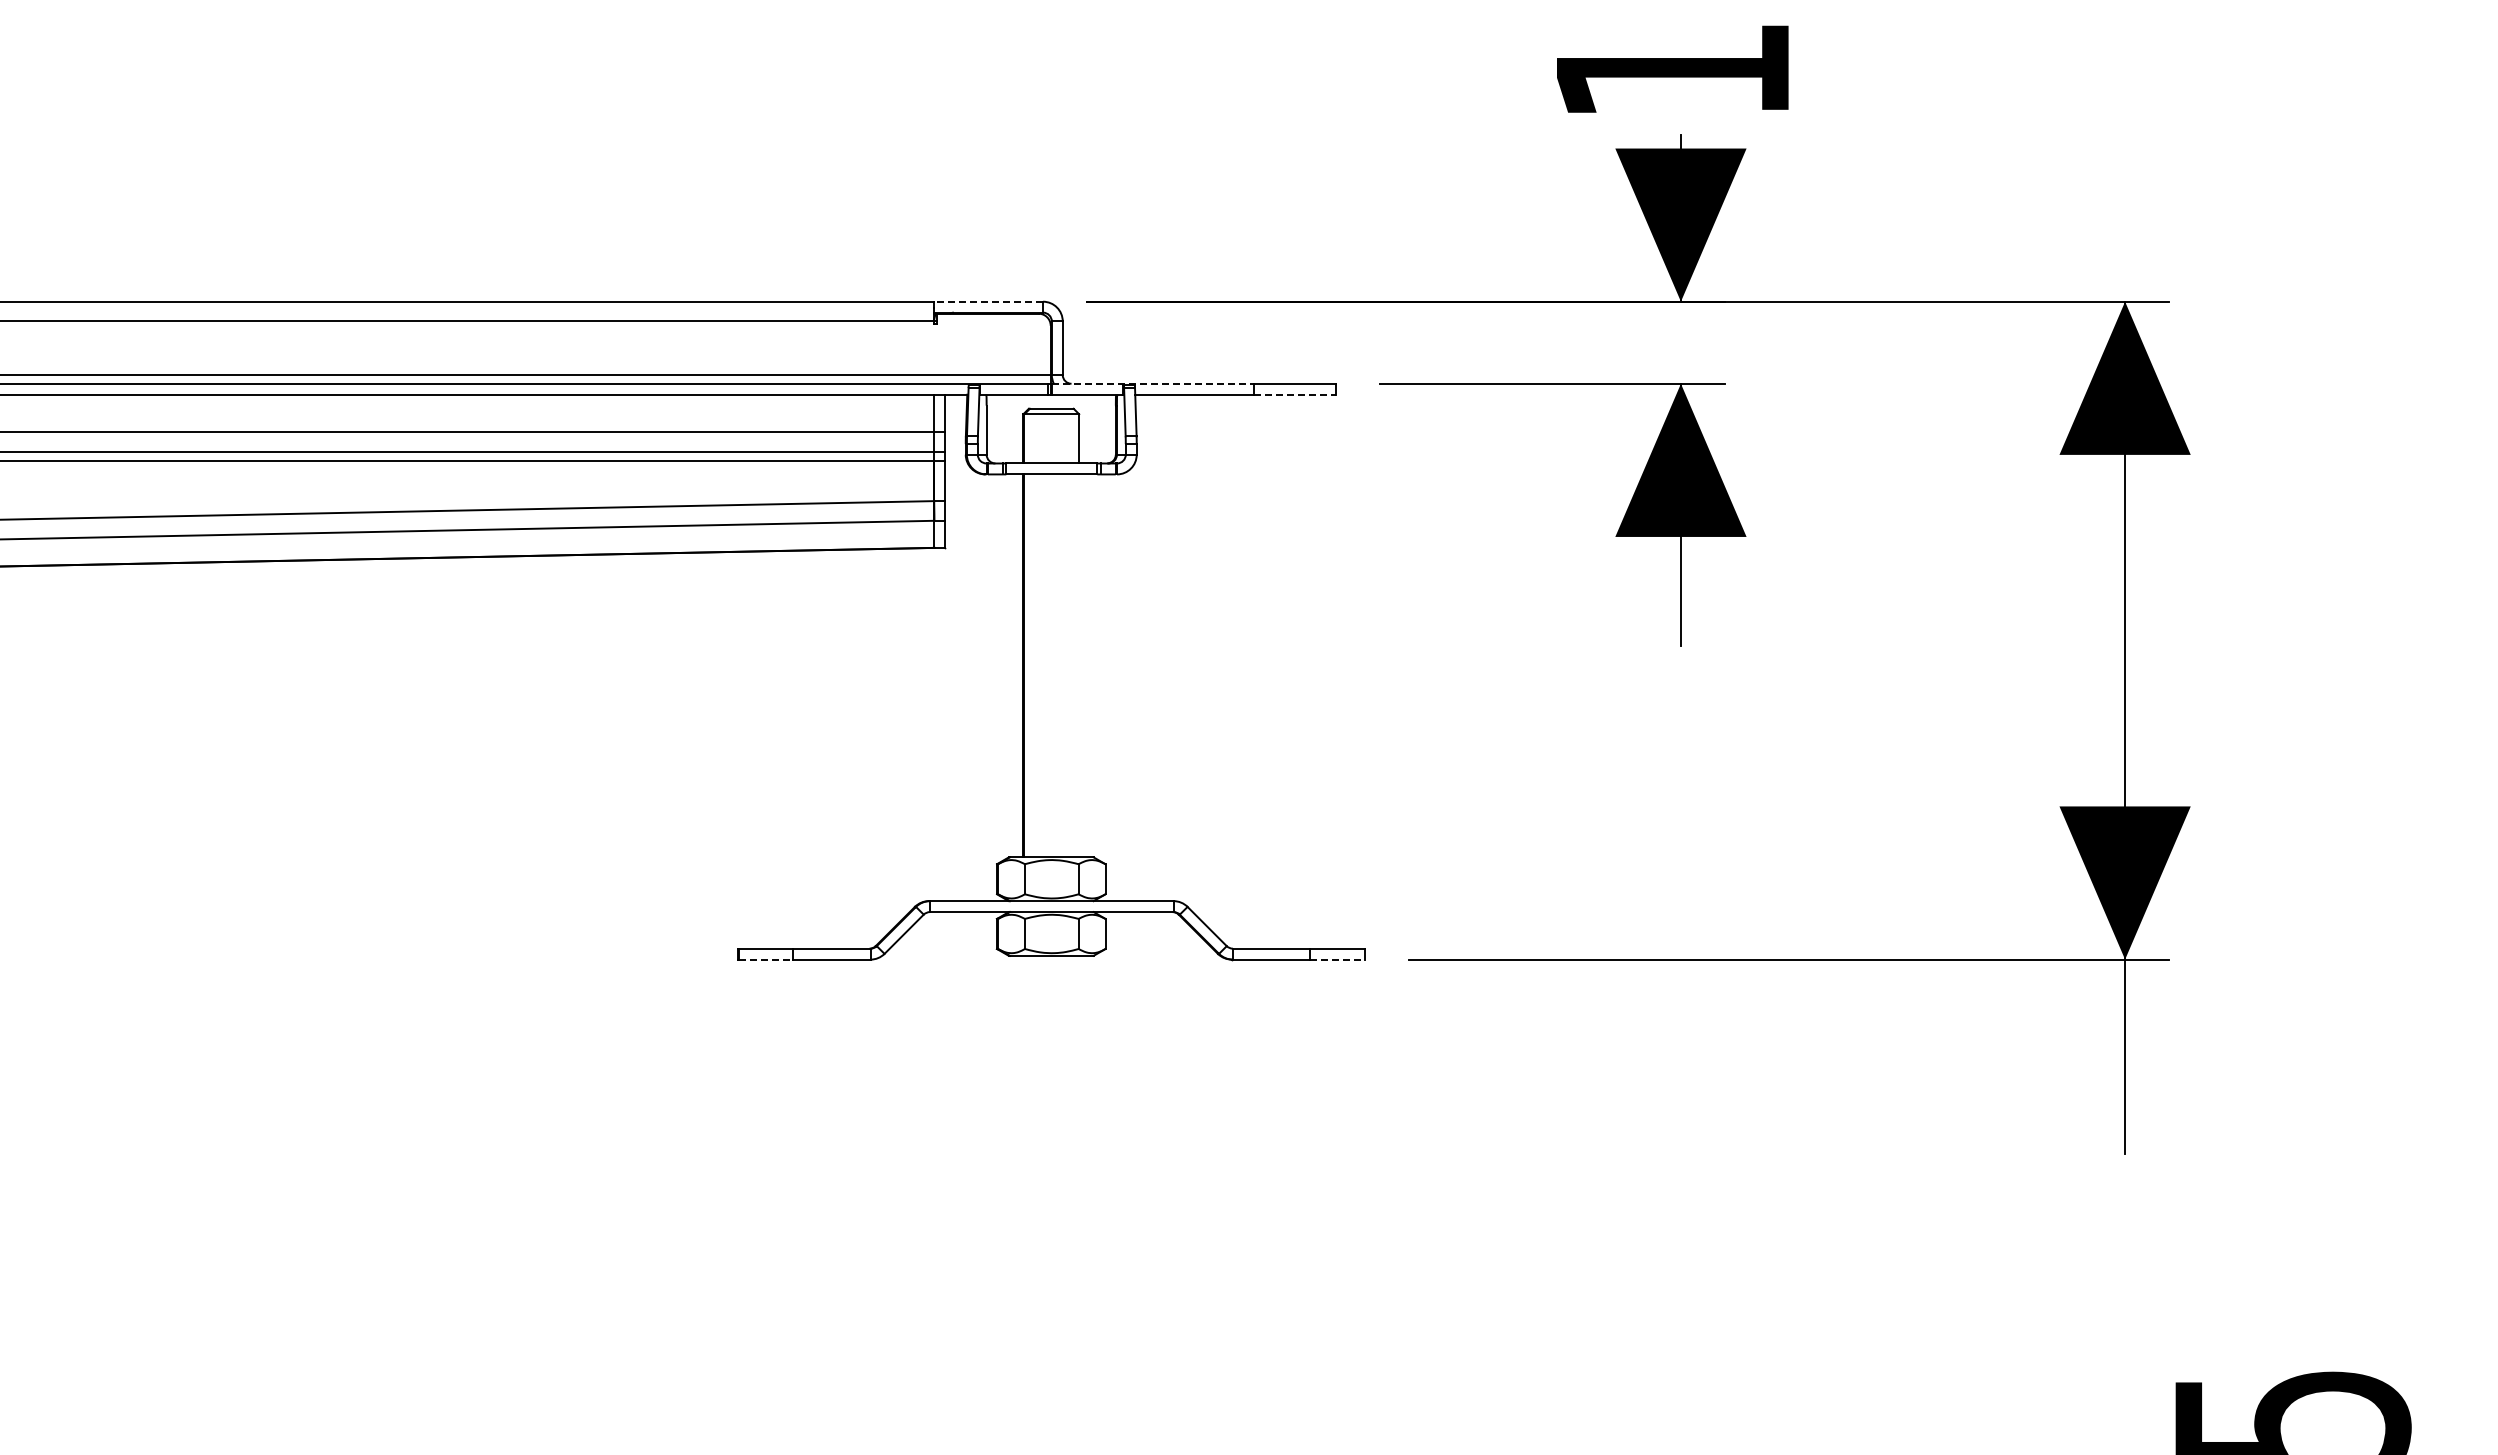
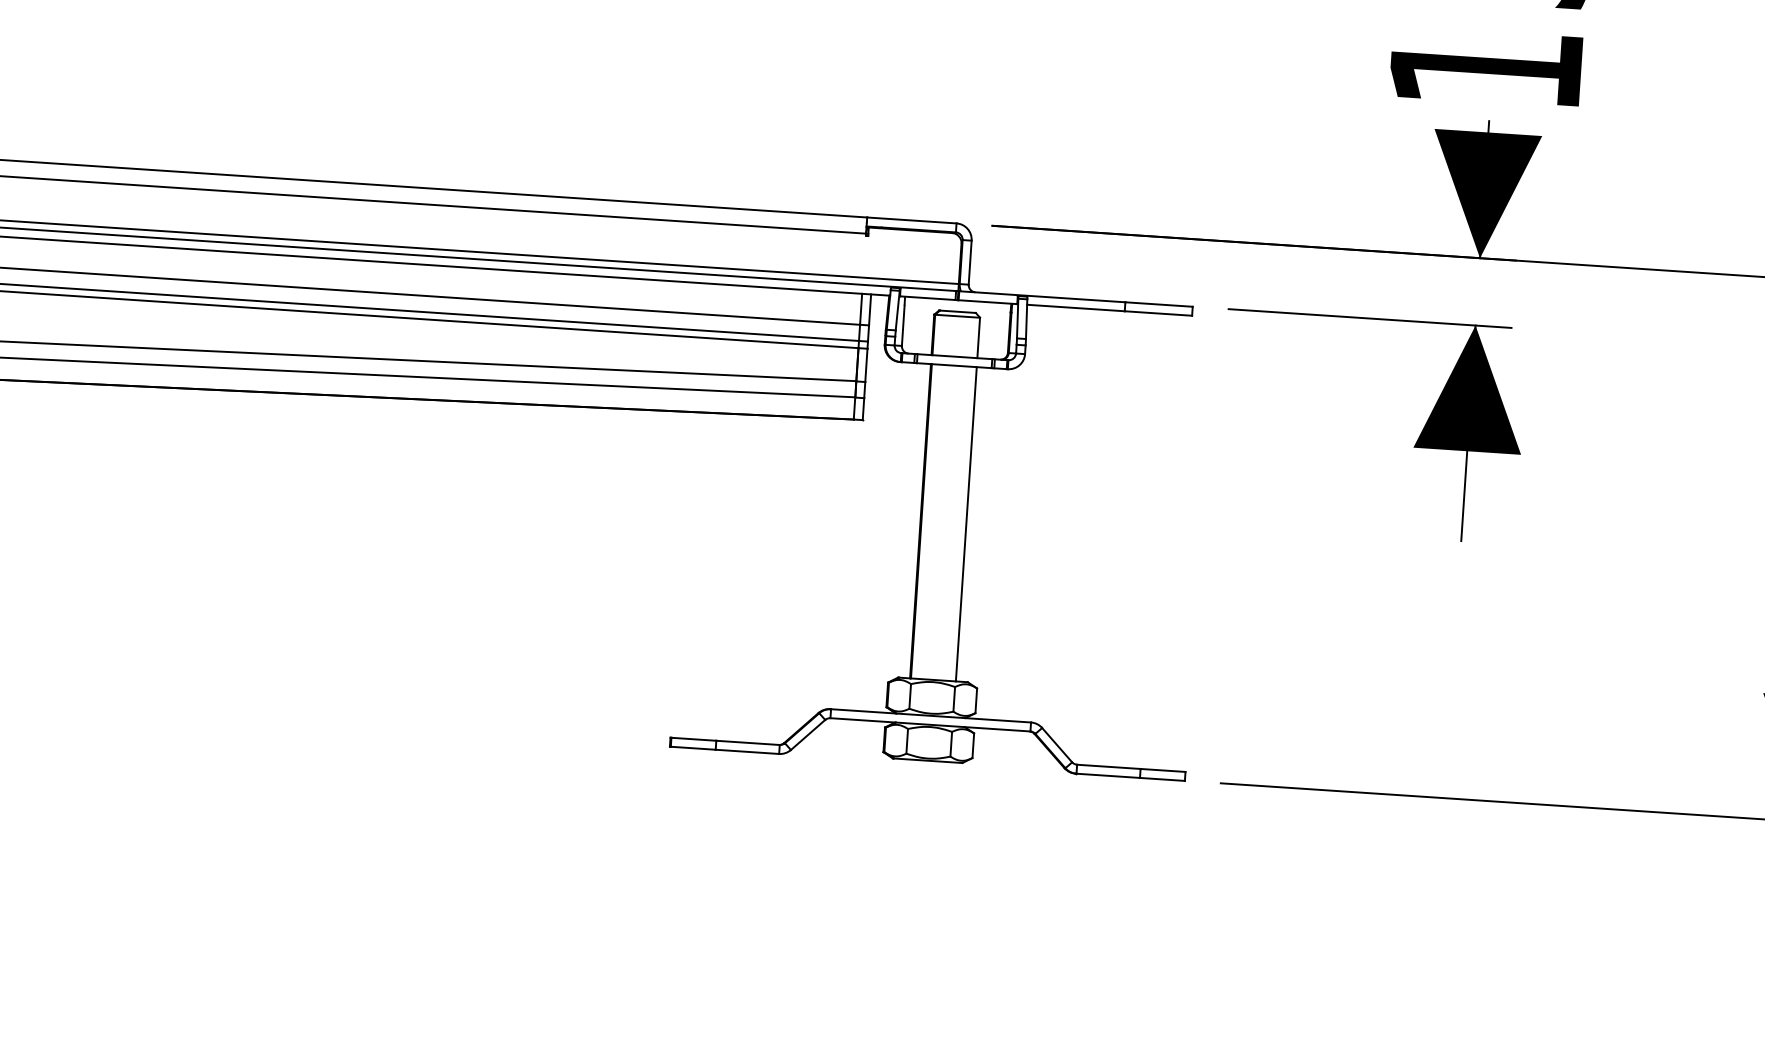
line: (988, 301) -> (911, 220), dashed -> solid
line: (1153, 383) -> (1042, 296), dashed -> solid
line: (1295, 394) -> (1158, 313), dashed -> solid
line: (1079, 665) -> (966, 523), added
line: (766, 959) -> (693, 748), dashed -> solid
line: (1338, 959) -> (1163, 779), dashed -> solid

